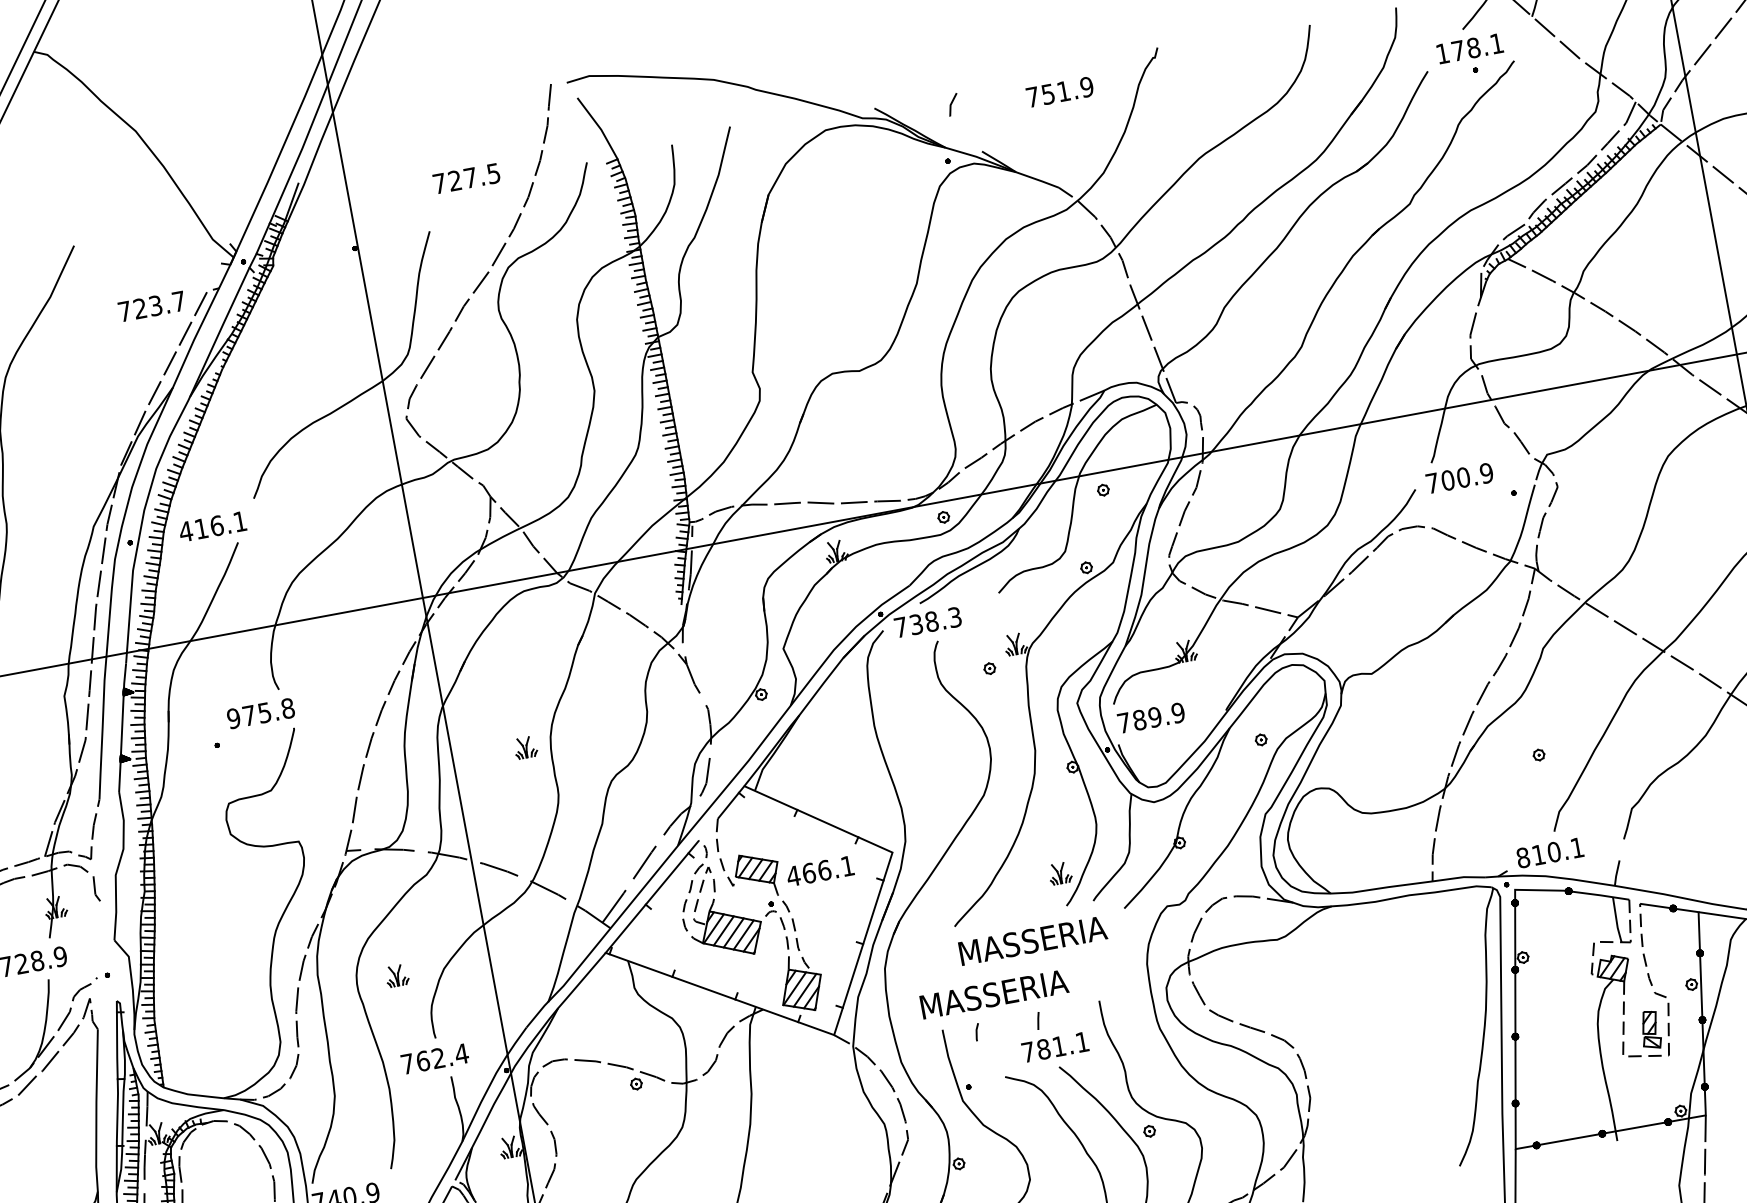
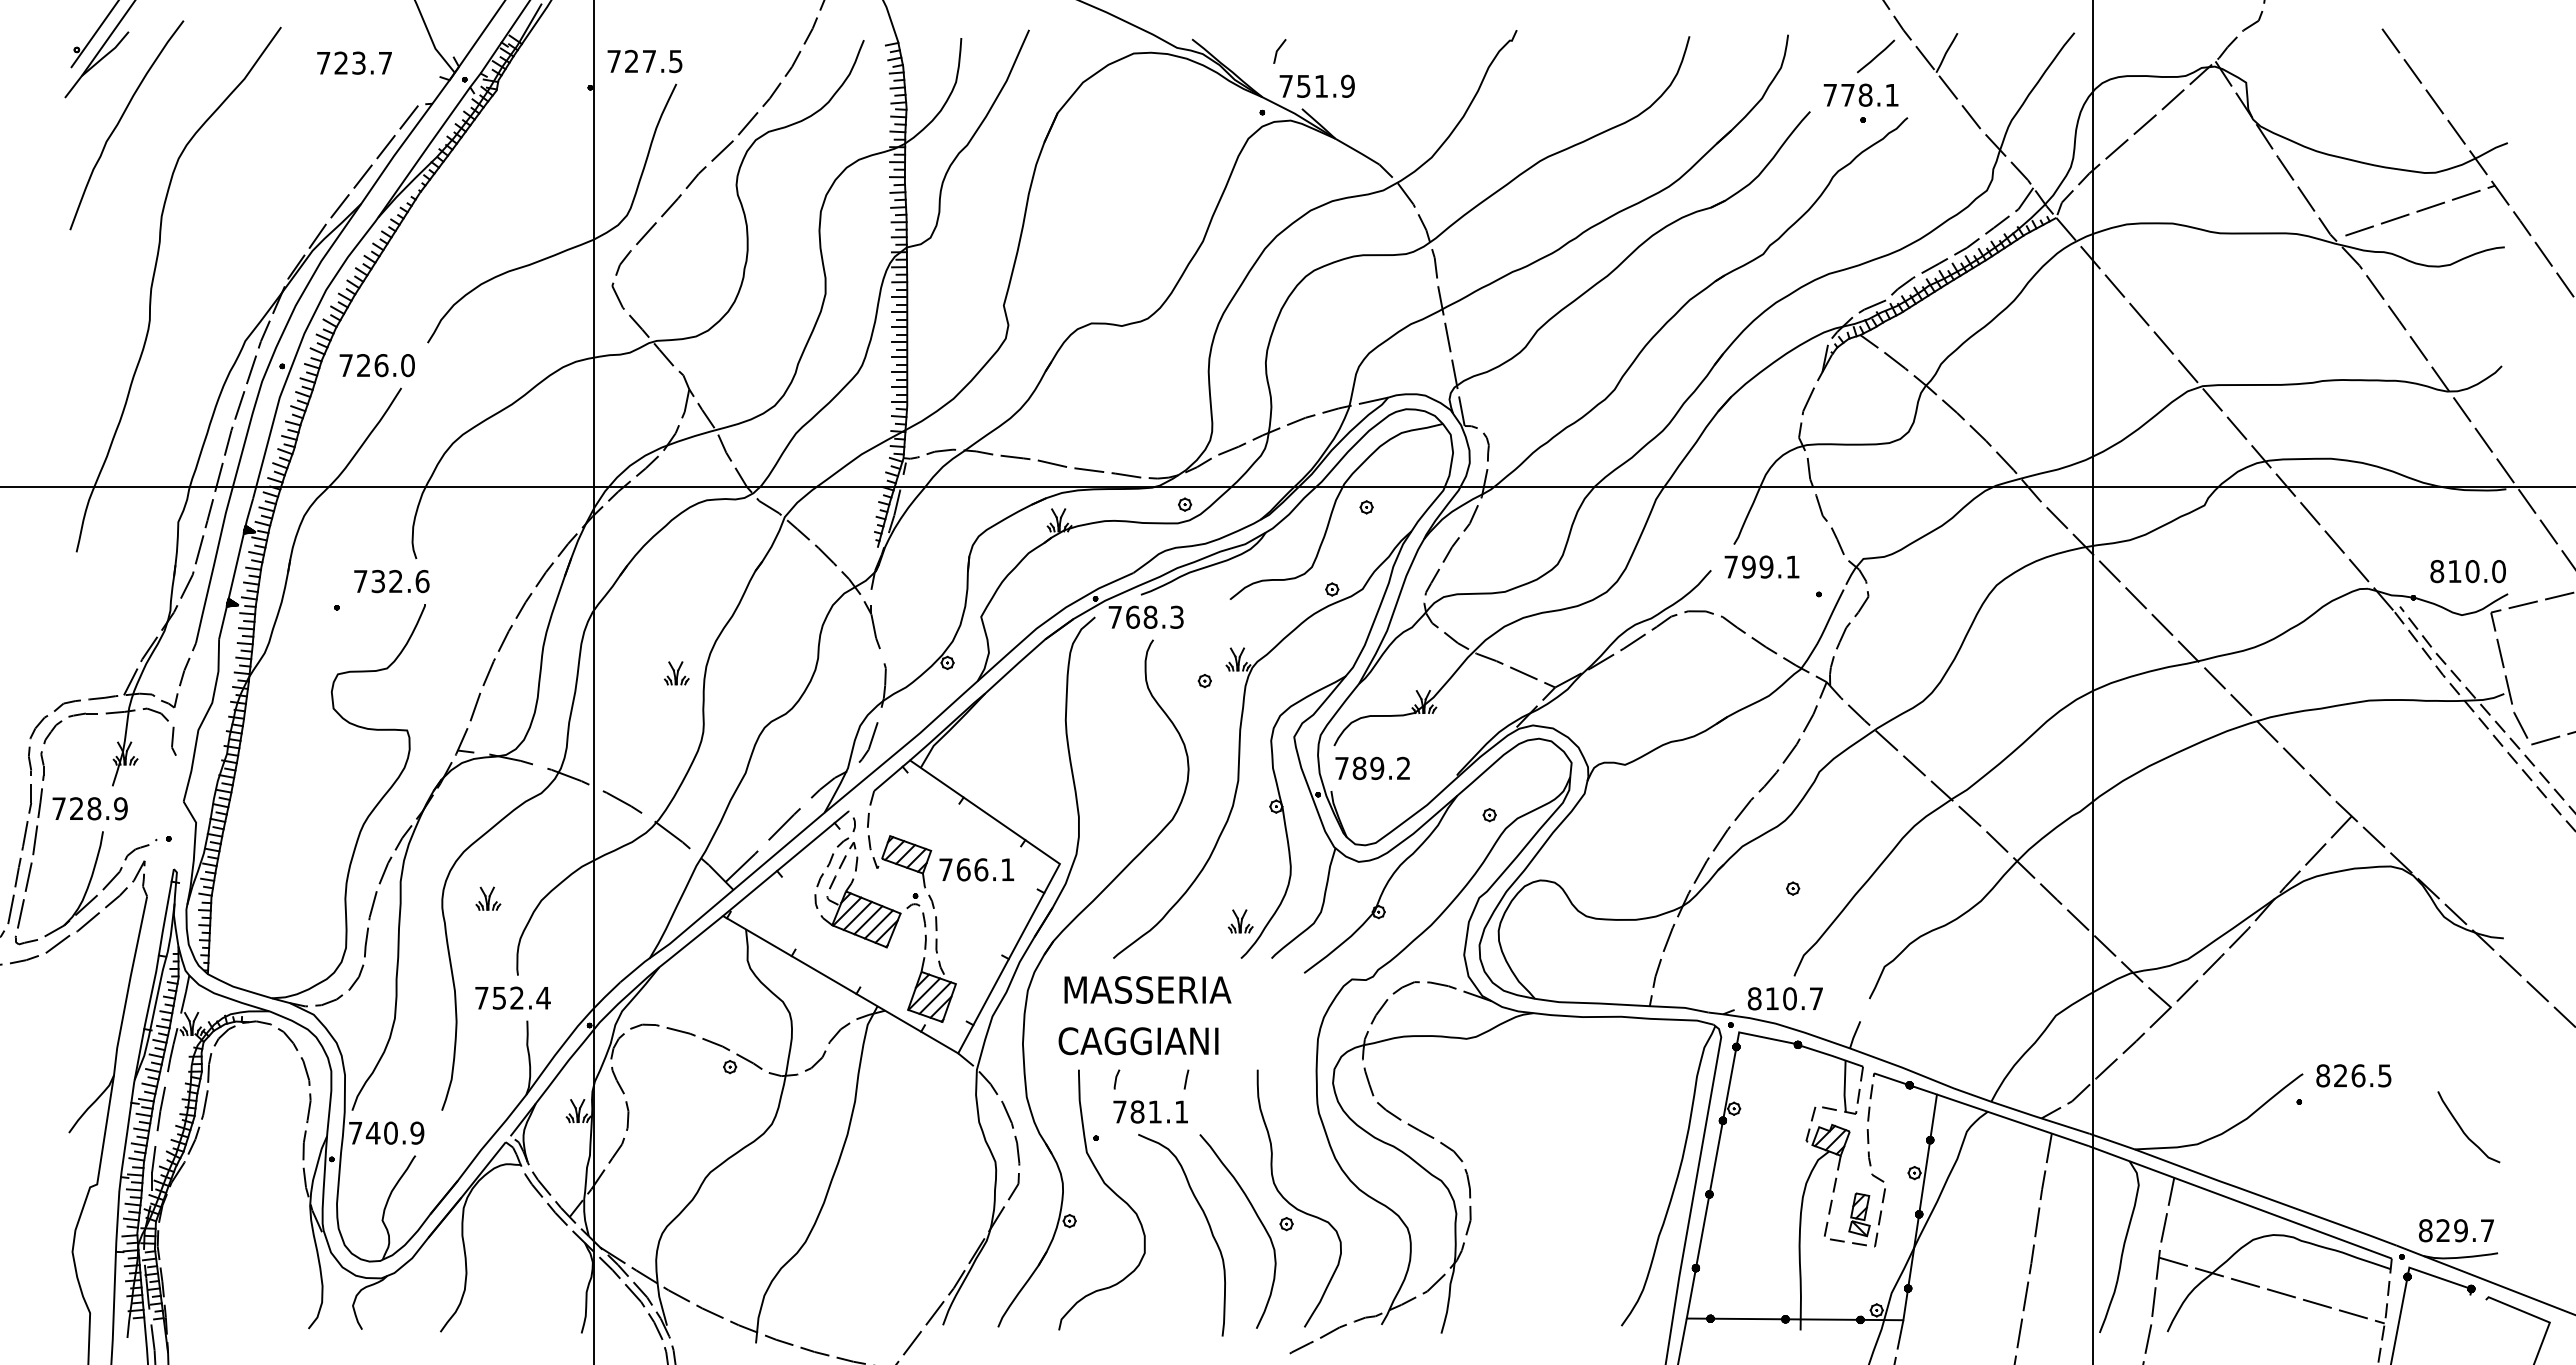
text: (1442, 54) -> (1829, 95), 178.1 -> 778.1
text: (1059, 91) -> (1316, 85), moved
text: (466, 178) -> (644, 61), moved
text: (151, 305) -> (354, 62), moved
text: (1466, 476) -> (1770, 566), 700.9 -> 799.1
text: (212, 526) -> (376, 365), 416.1 -> 726.0
text: (915, 623) -> (1132, 616), 738.3 -> 768.3
text: (260, 713) -> (391, 581), 975.8 -> 732.6
text: (1178, 713) -> (1403, 768), 789.9 -> 789.2
text: (1577, 847) -> (1816, 998), 810.1 -> 810.7
text: (793, 875) -> (945, 869), 466.1 -> 766.1
text: (1032, 940) -> (1147, 989), moved
text: (993, 994) -> (1142, 1041), MASSERIA -> CAGGIANI
text: (1055, 1046) -> (1150, 1111), moved
text: (423, 1060) -> (499, 997), 762.4 -> 752.4

